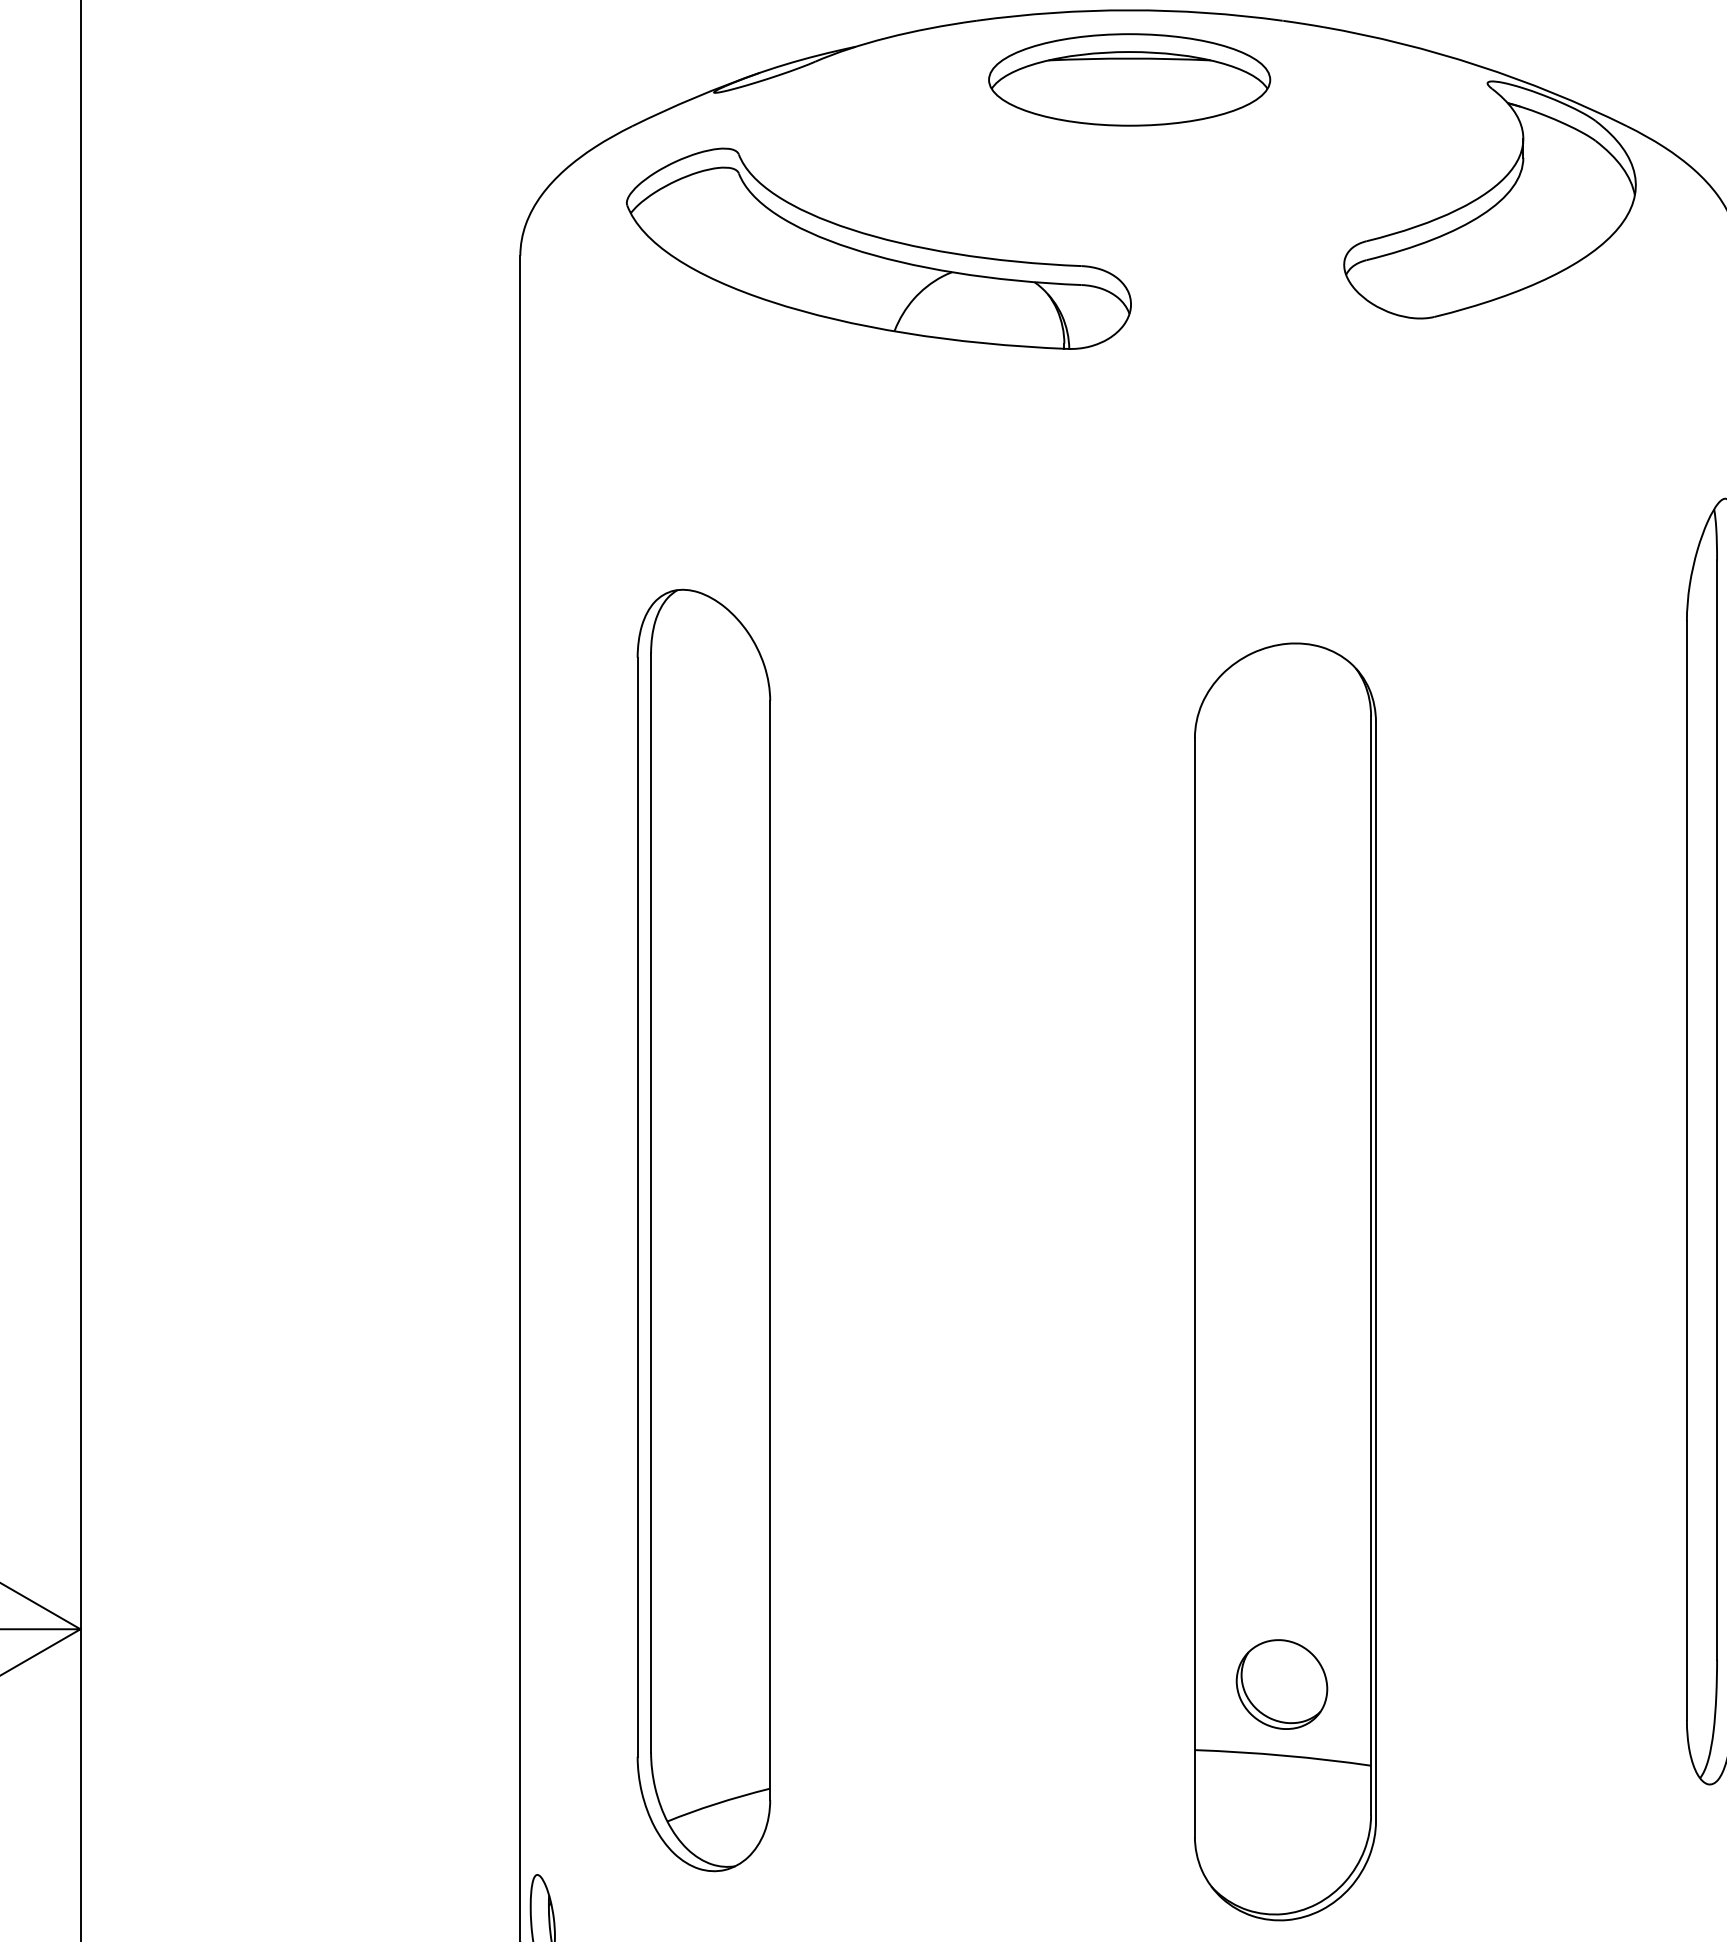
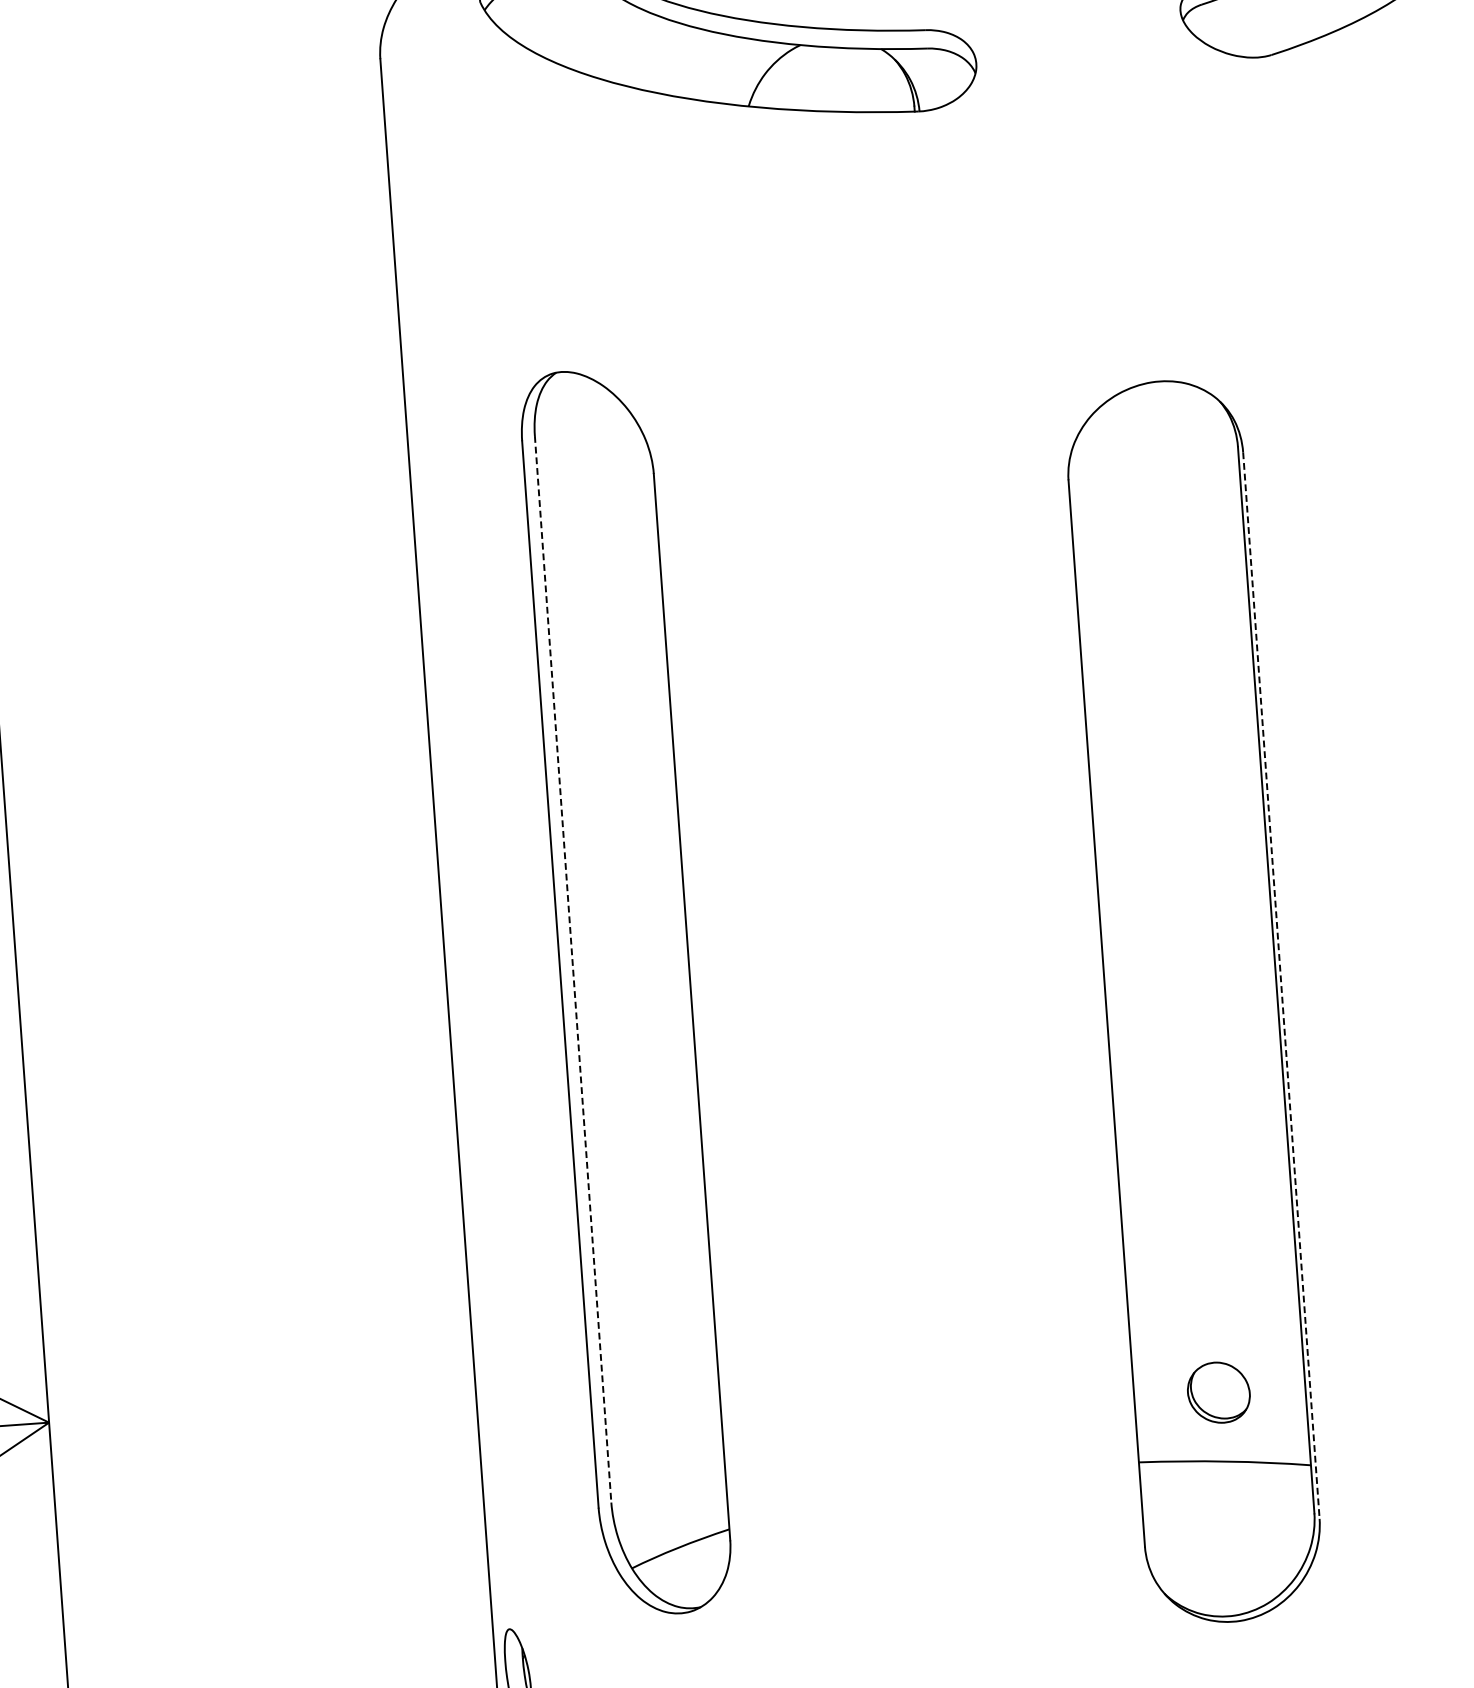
line: (651, 1202) -> (573, 968), solid -> dashed
line: (1376, 1271) -> (1281, 985), solid -> dashed
part: (1281, 1684) -> (1218, 1392), size x0.7

